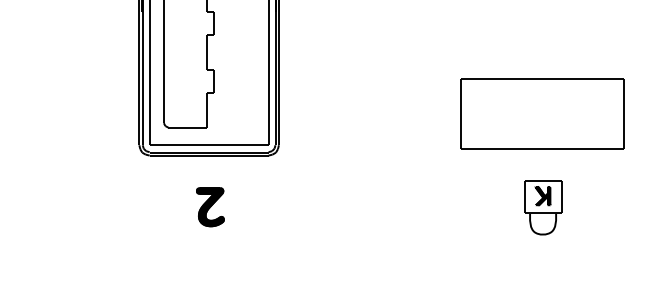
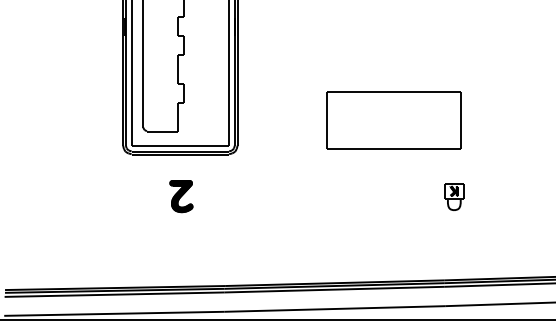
part: (542, 114) -> (393, 120), moved
part: (543, 207) -> (454, 196), size x0.6

